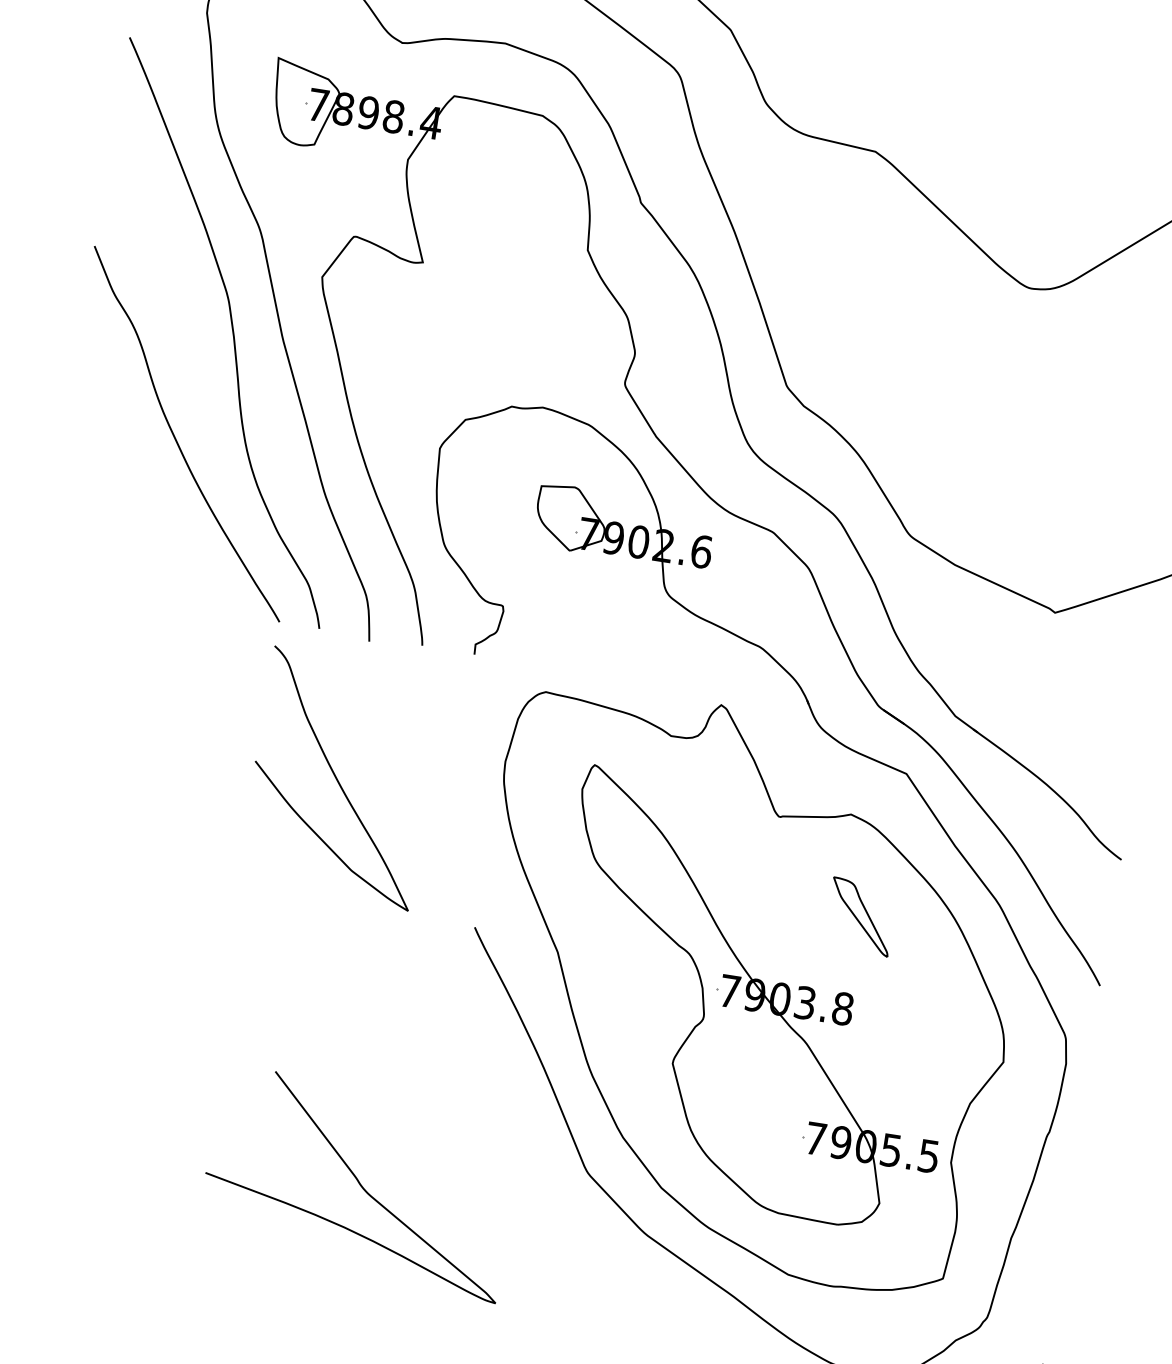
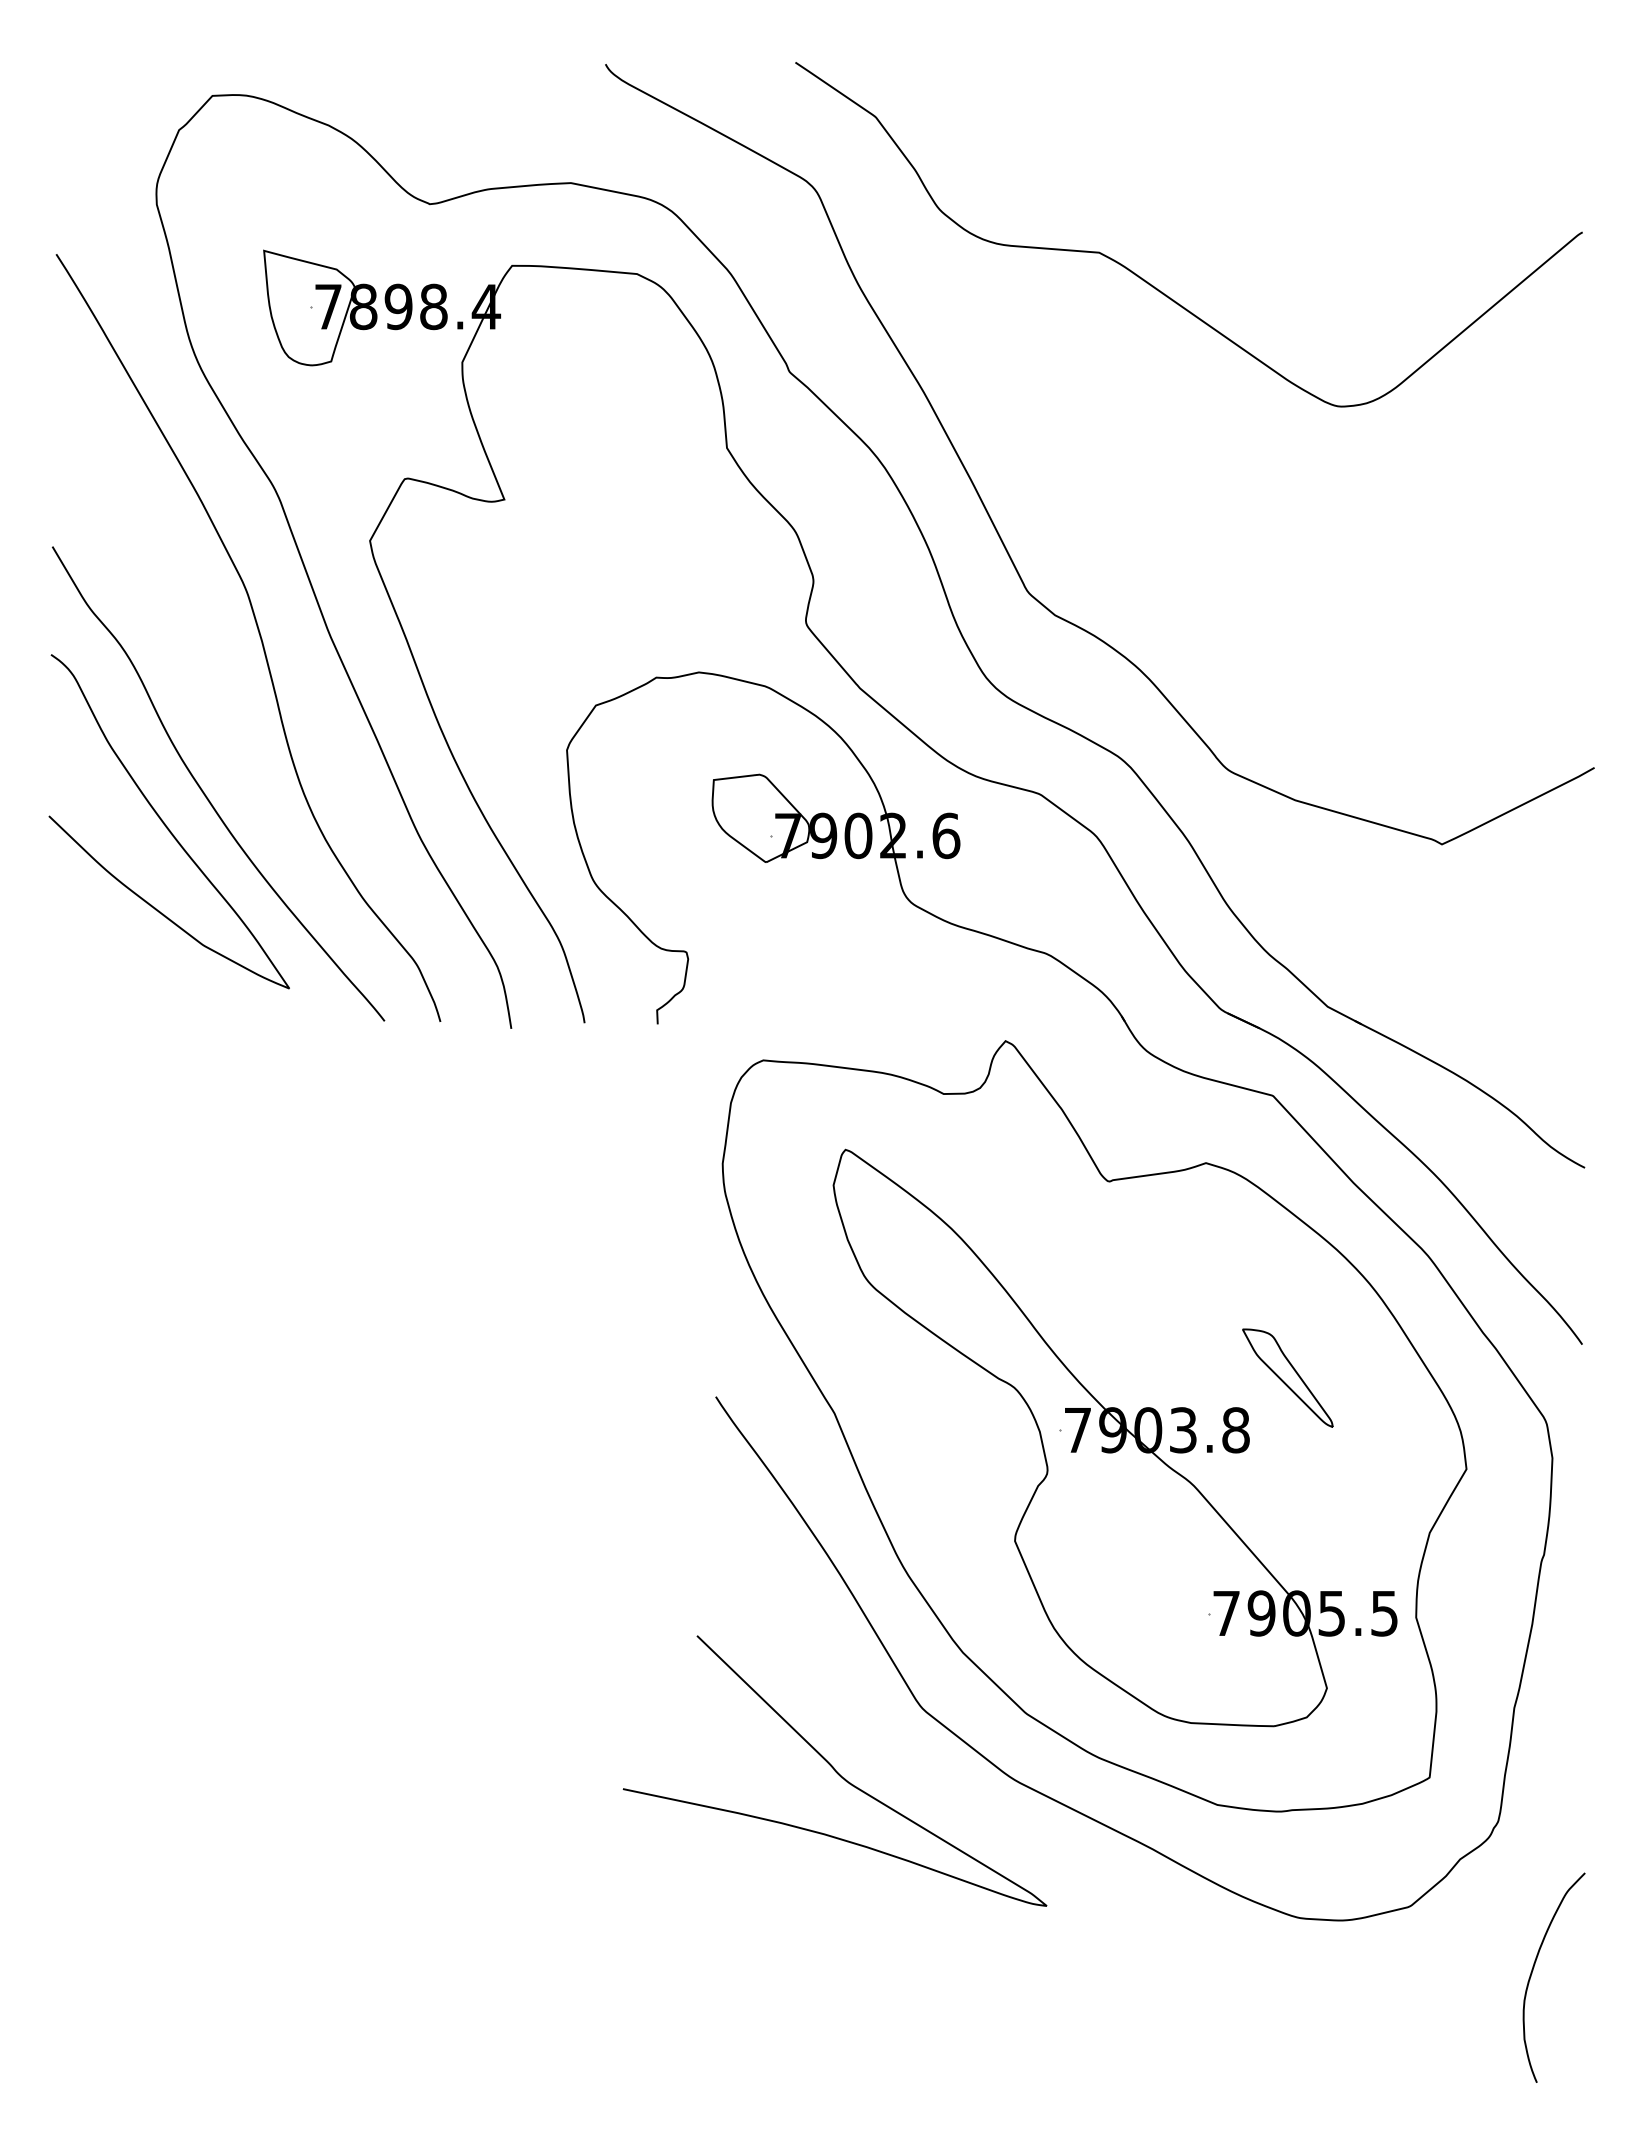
curve: (337, 779) -> (165, 823), moved
part: (860, 916) -> (1287, 1377), moved
curve: (358, 1182) -> (834, 1770), moved

